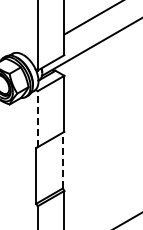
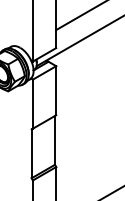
line: (37, 118) -> (32, 103), dashed -> solid
line: (62, 160) -> (54, 140), dashed -> solid

